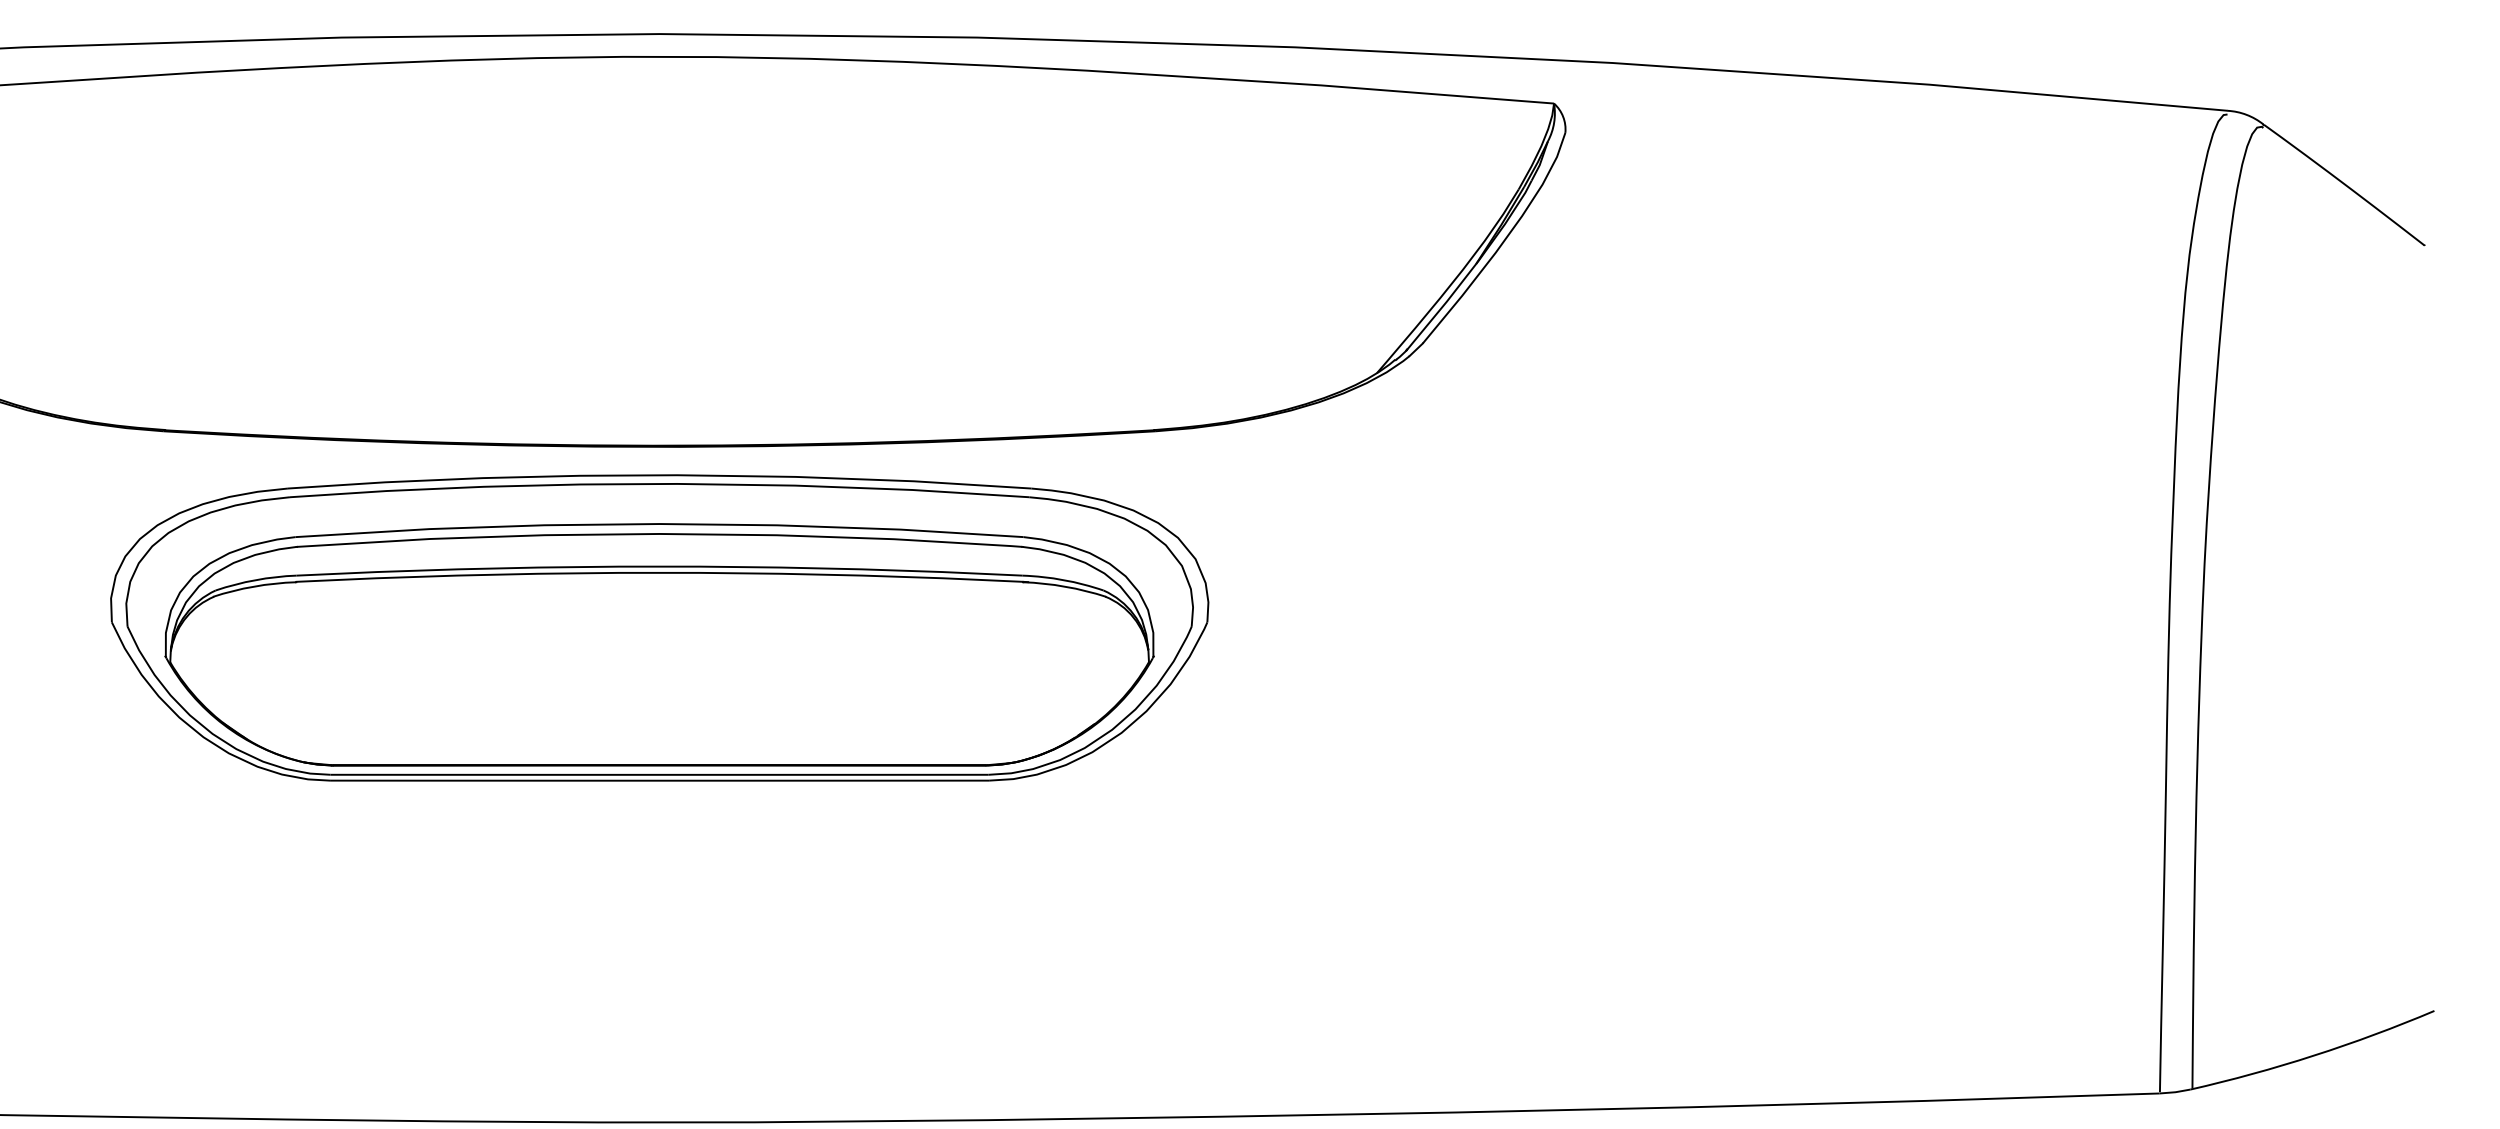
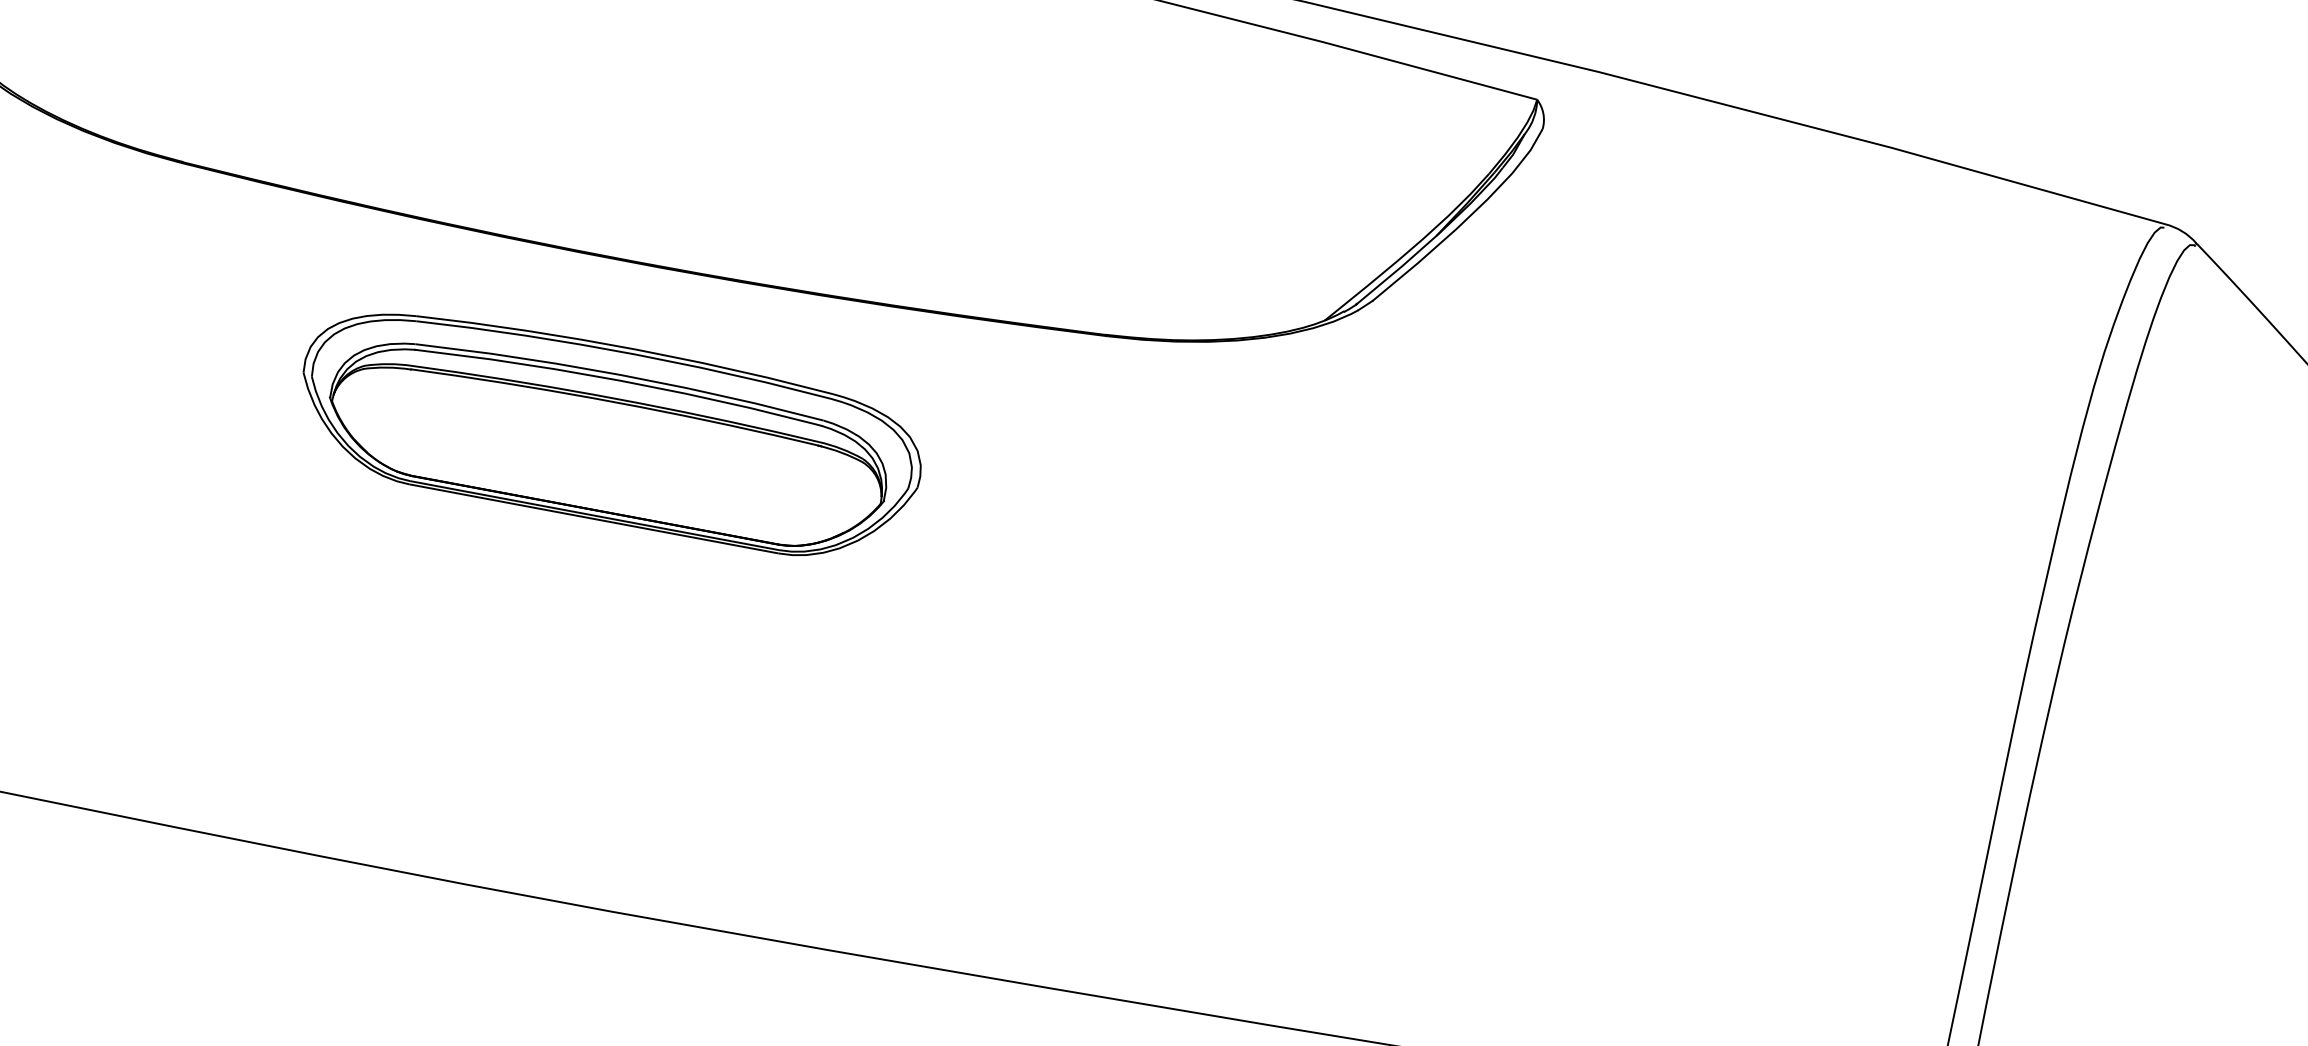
part: (659, 627) -> (609, 432), size x0.6

